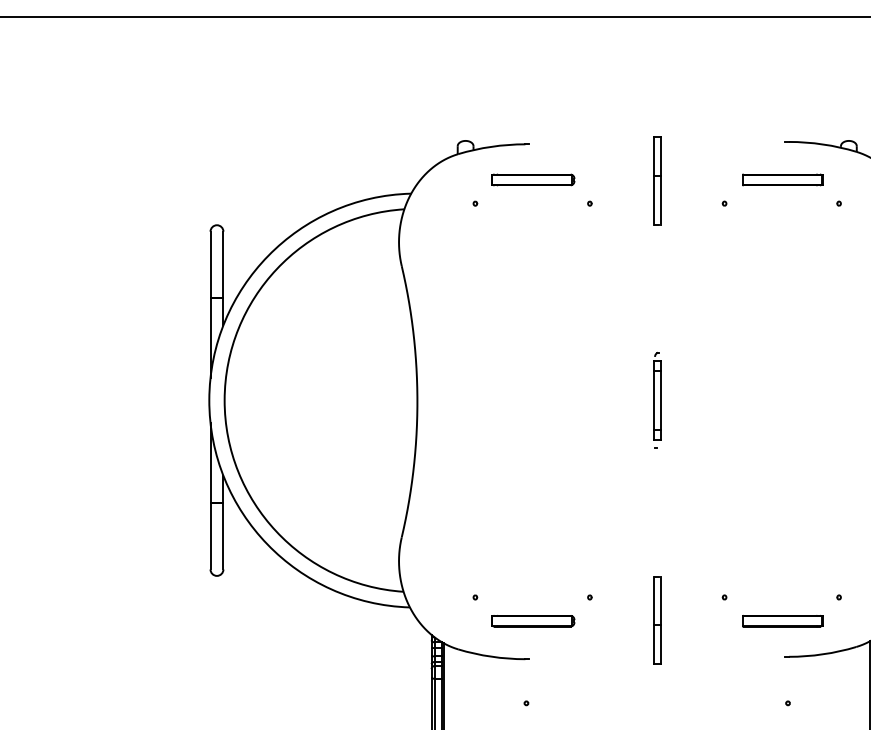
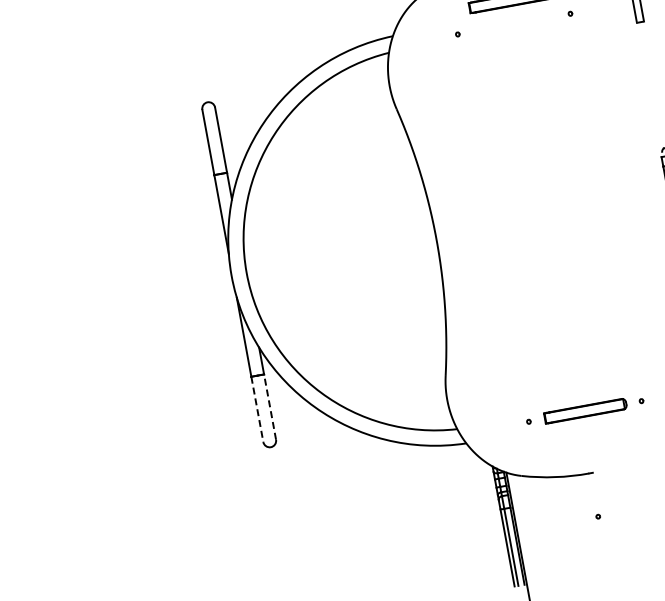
line: (223, 535) -> (269, 406), solid -> dashed
line: (210, 536) -> (257, 409), solid -> dashed
part: (533, 621) -> (586, 411), moved

